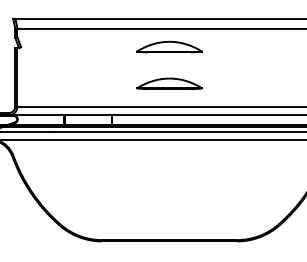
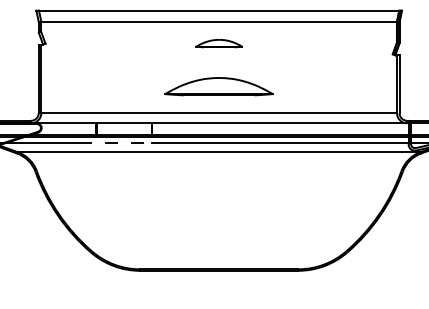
part: (169, 47) -> (219, 43), size x0.6
part: (169, 83) -> (219, 86), size x1.4
line: (81, 131) -> (116, 142), solid -> dashed

